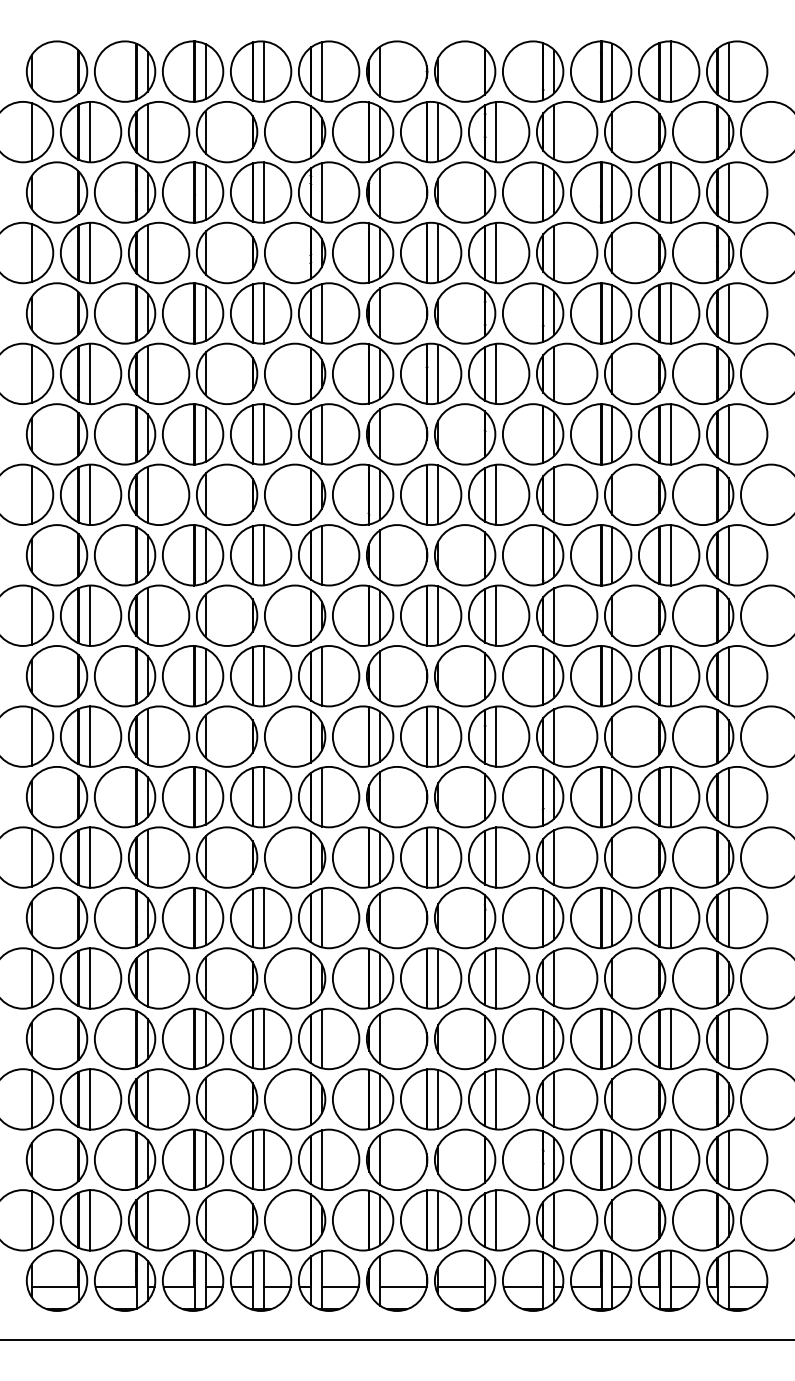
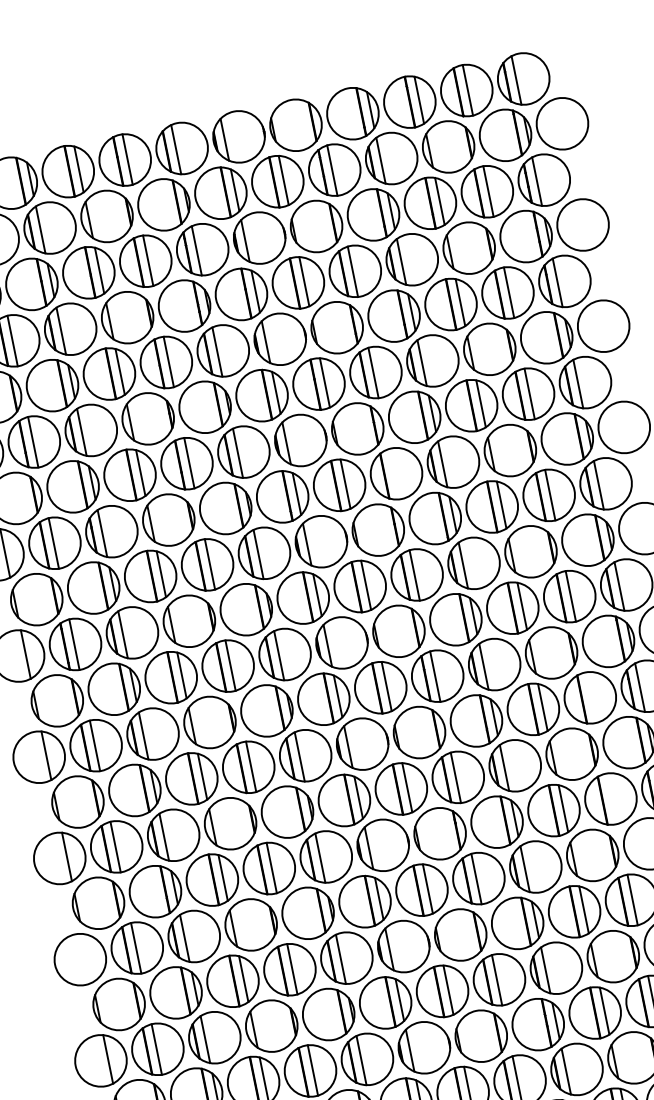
line: (496, 494) -> (394, 473), removed
line: (670, 796) -> (591, 697), removed
line: (670, 917) -> (611, 798), removed
line: (31, 978) -> (87, 958), removed

